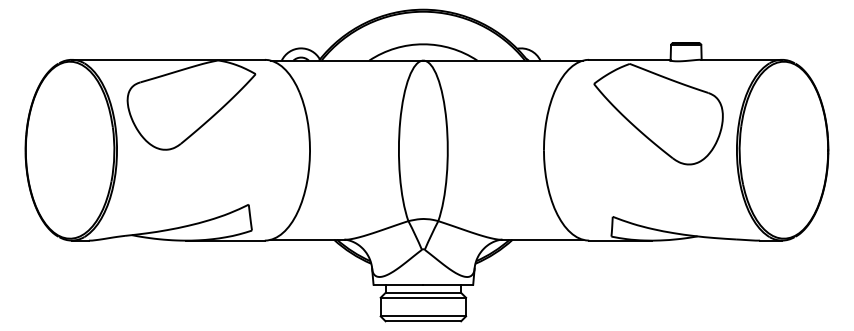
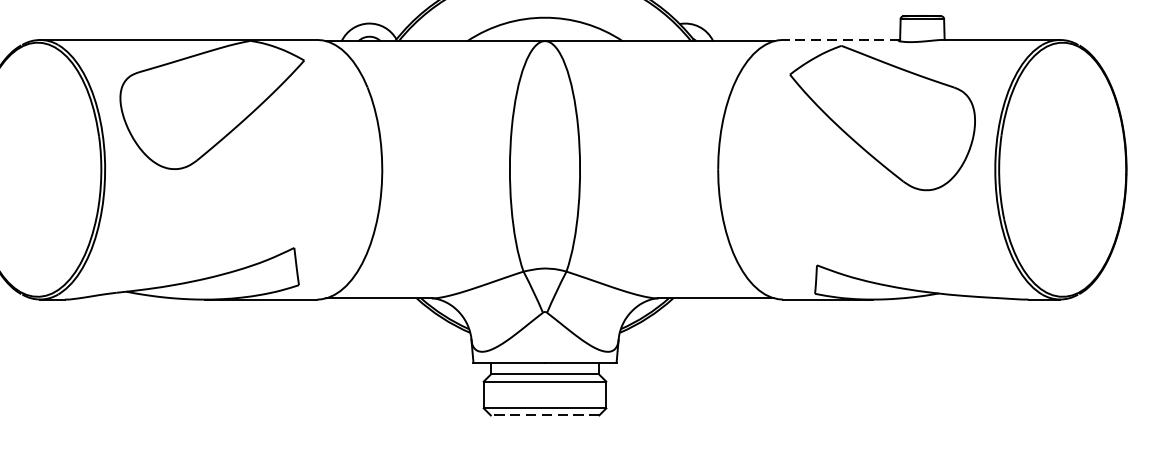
line: (629, 59) -> (841, 39), solid -> dashed
line: (423, 321) -> (545, 415), solid -> dashed

